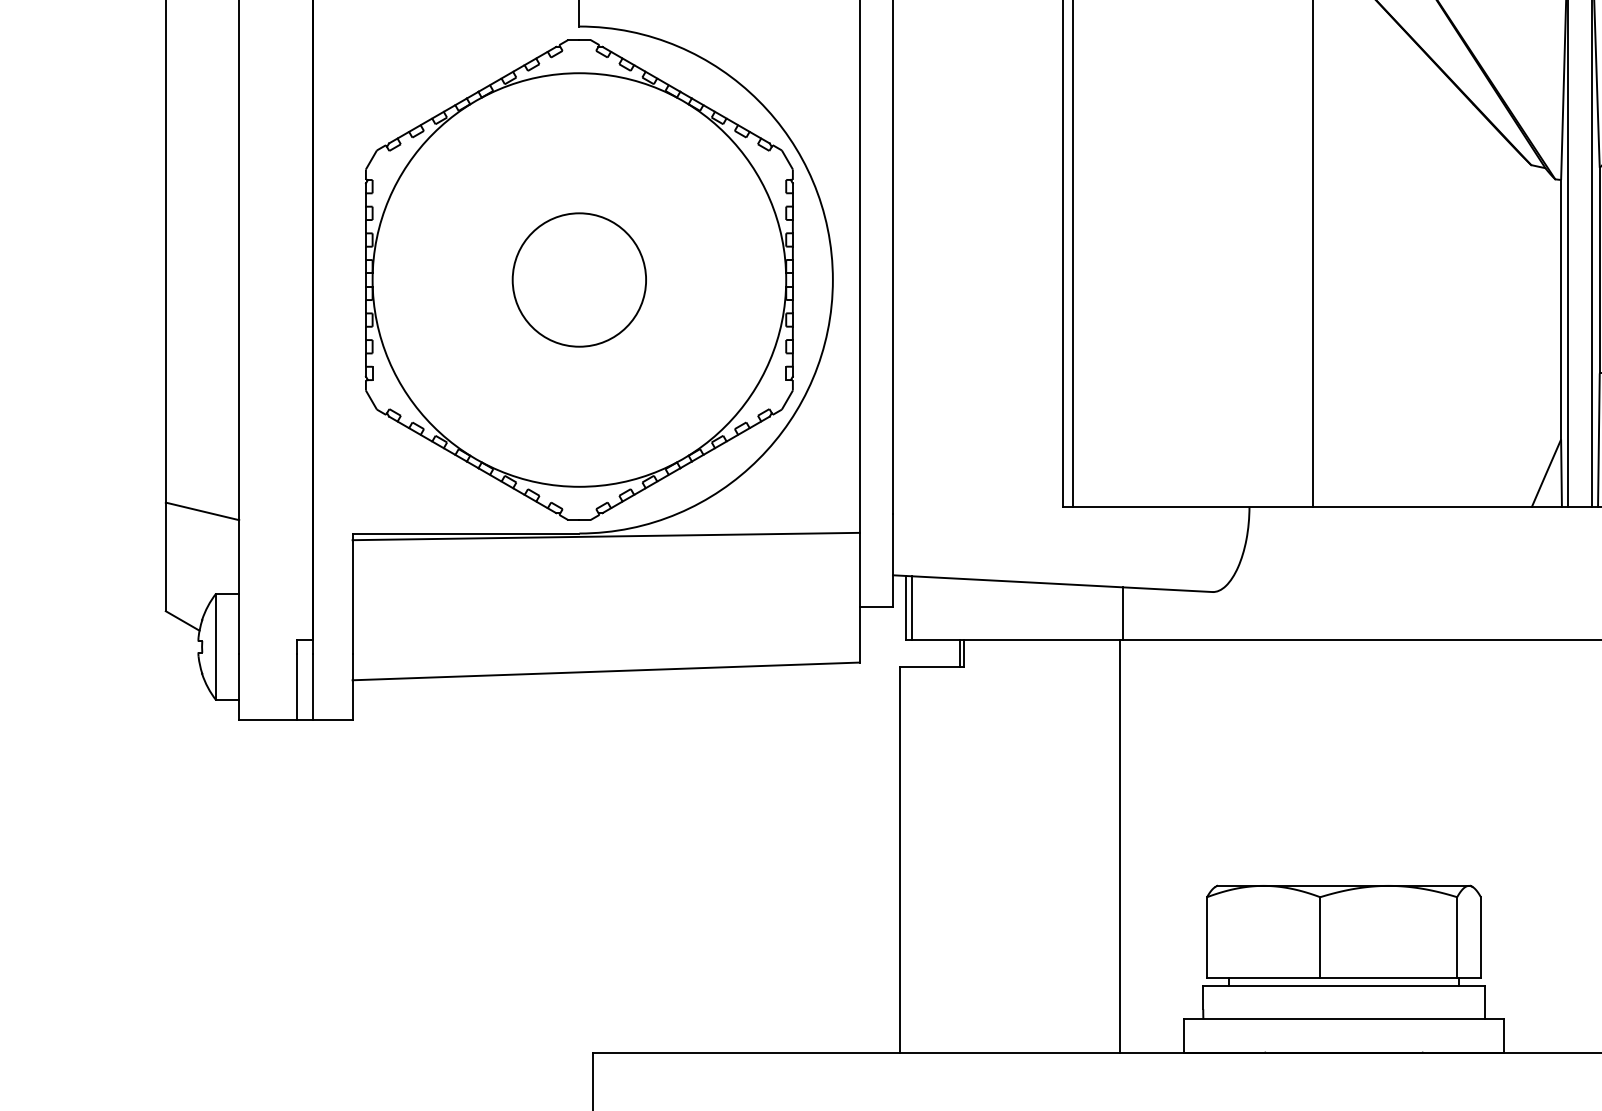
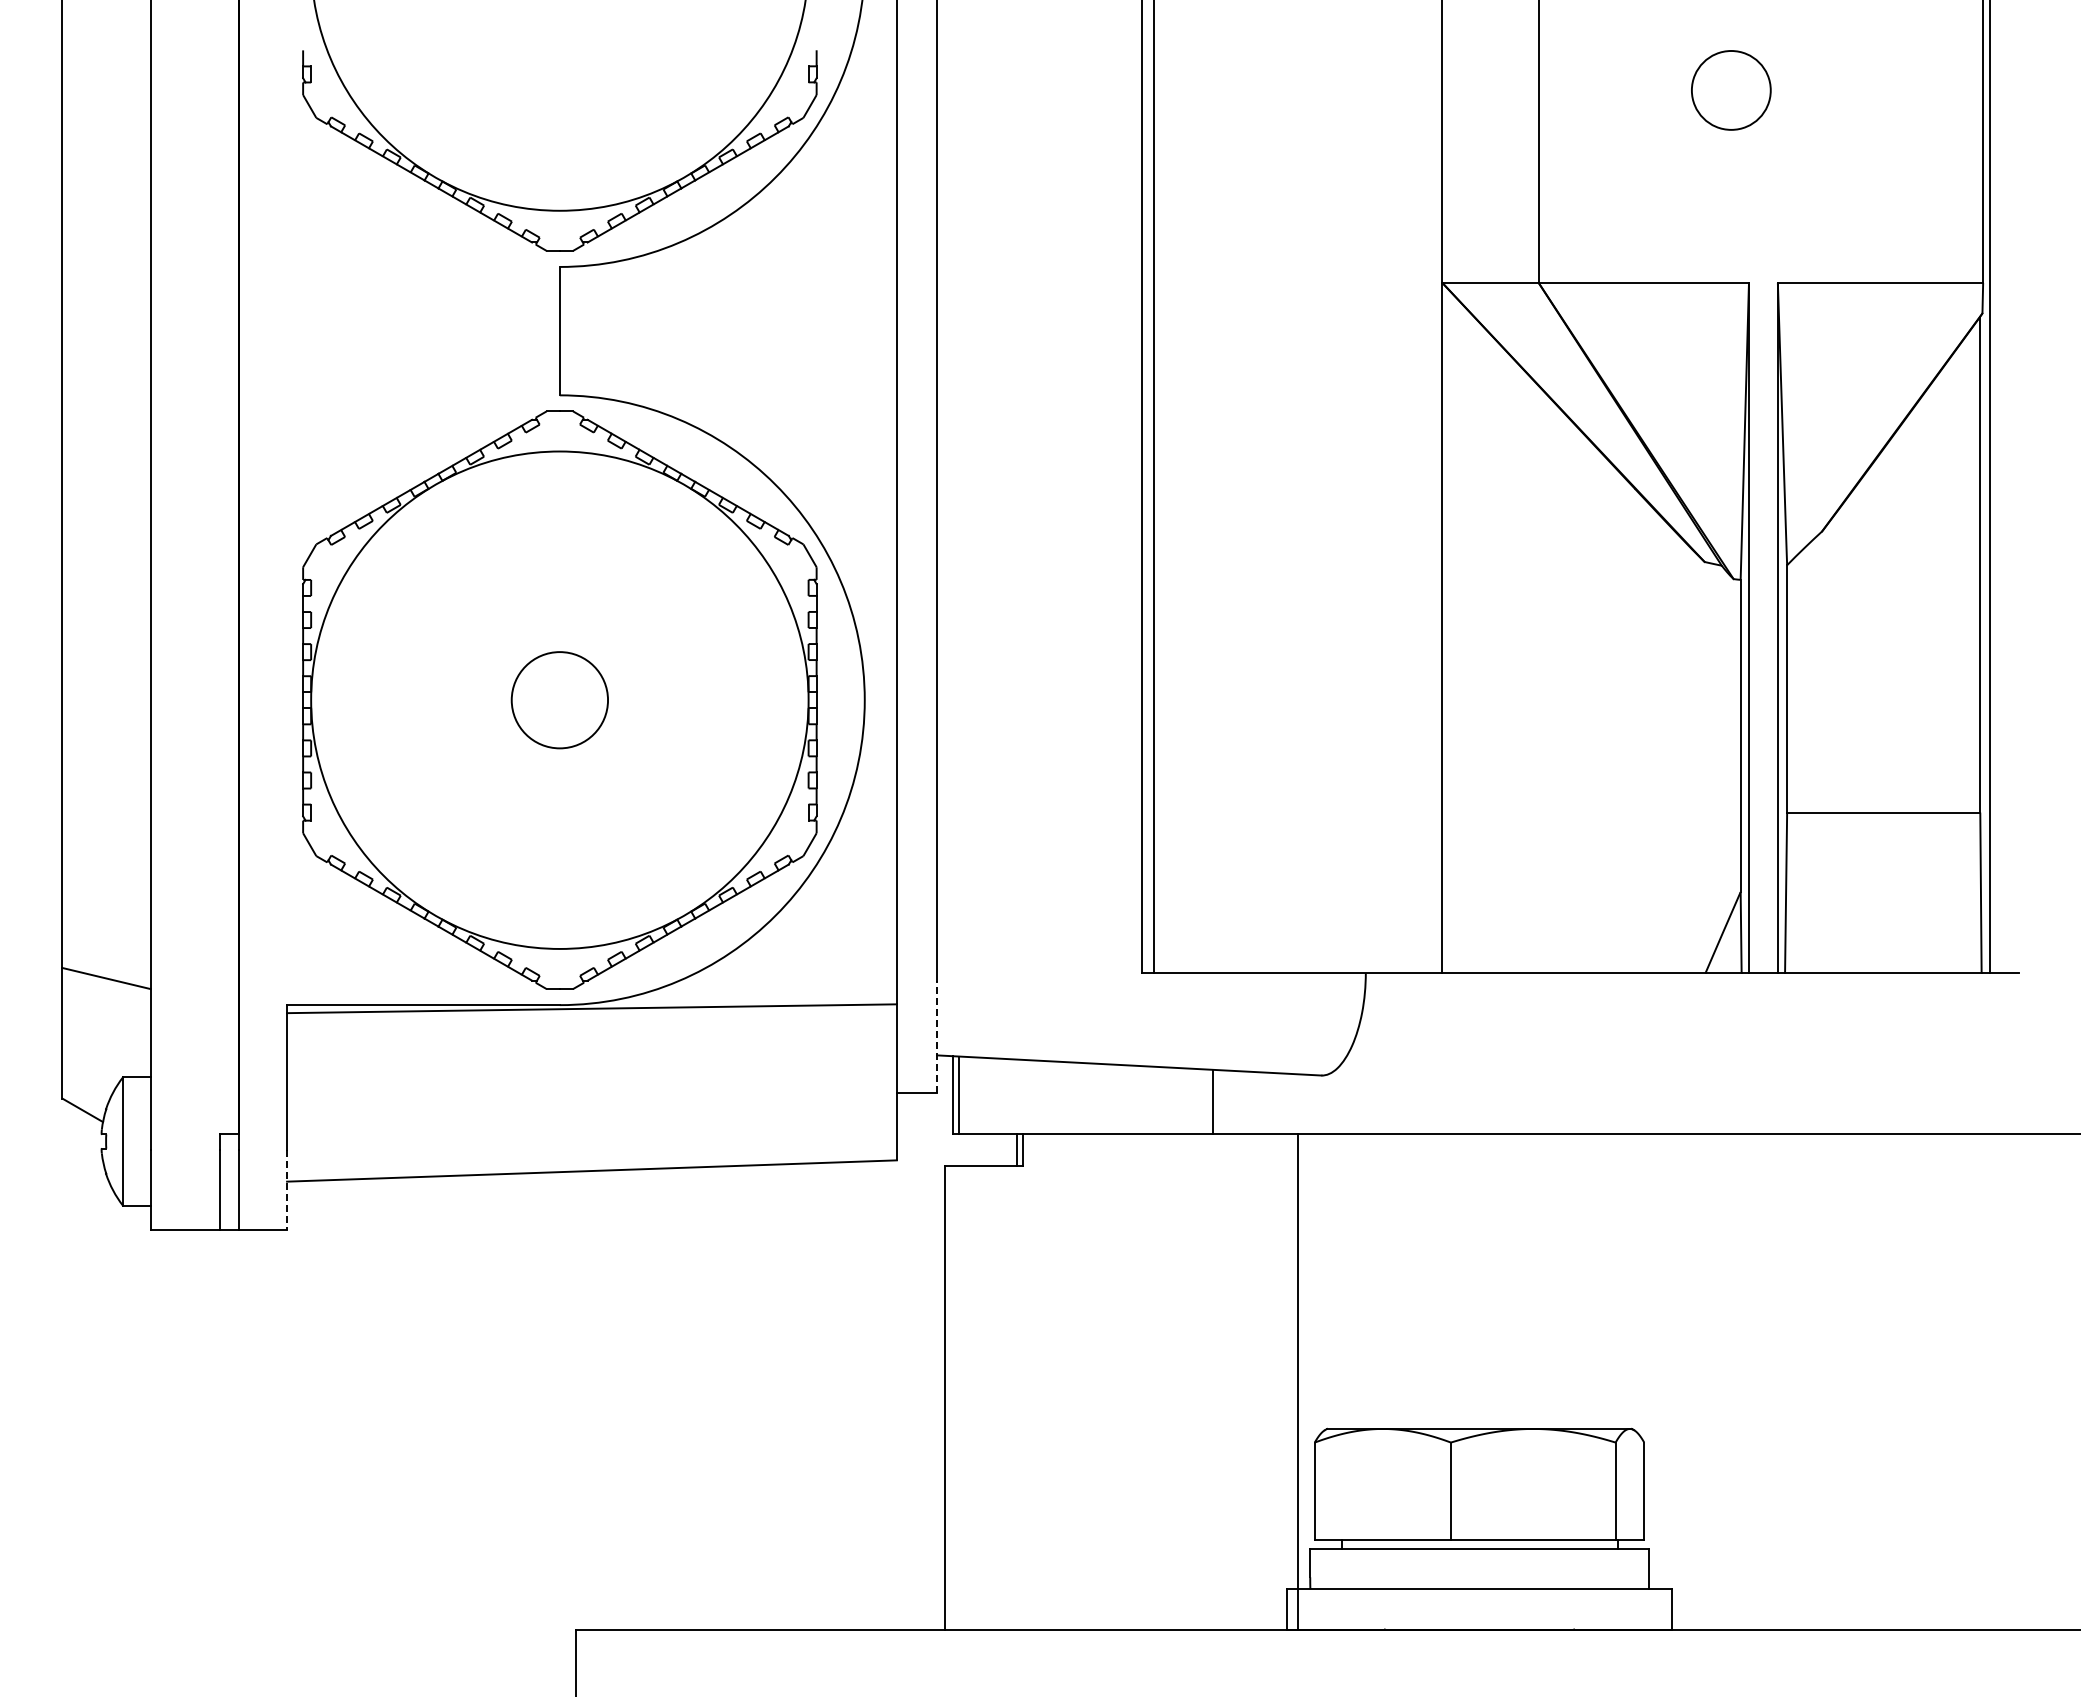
circle: (579, 280) -> (559, 700), size x0.6
line: (892, 559) -> (936, 1036), solid -> dashed
line: (352, 687) -> (287, 1190), solid -> dashed
line: (1120, 846) -> (1297, 1381), moved

